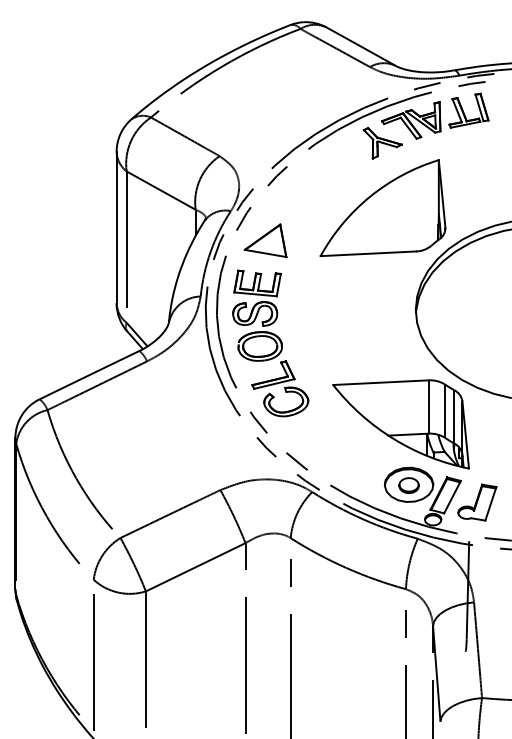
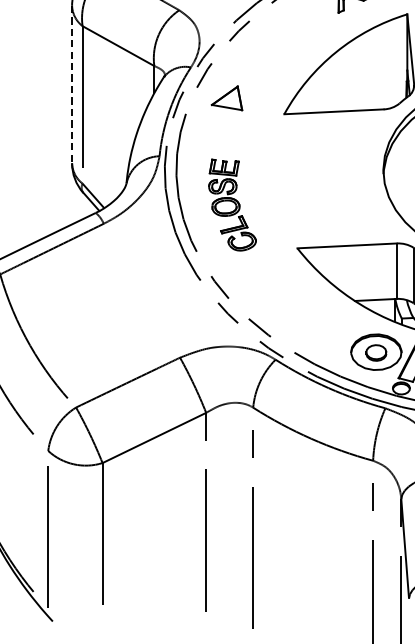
line: (116, 227) -> (71, 84), solid -> dashed
part: (265, 240) -> (226, 97), size x0.7
part: (270, 343) -> (232, 205), size x0.6

